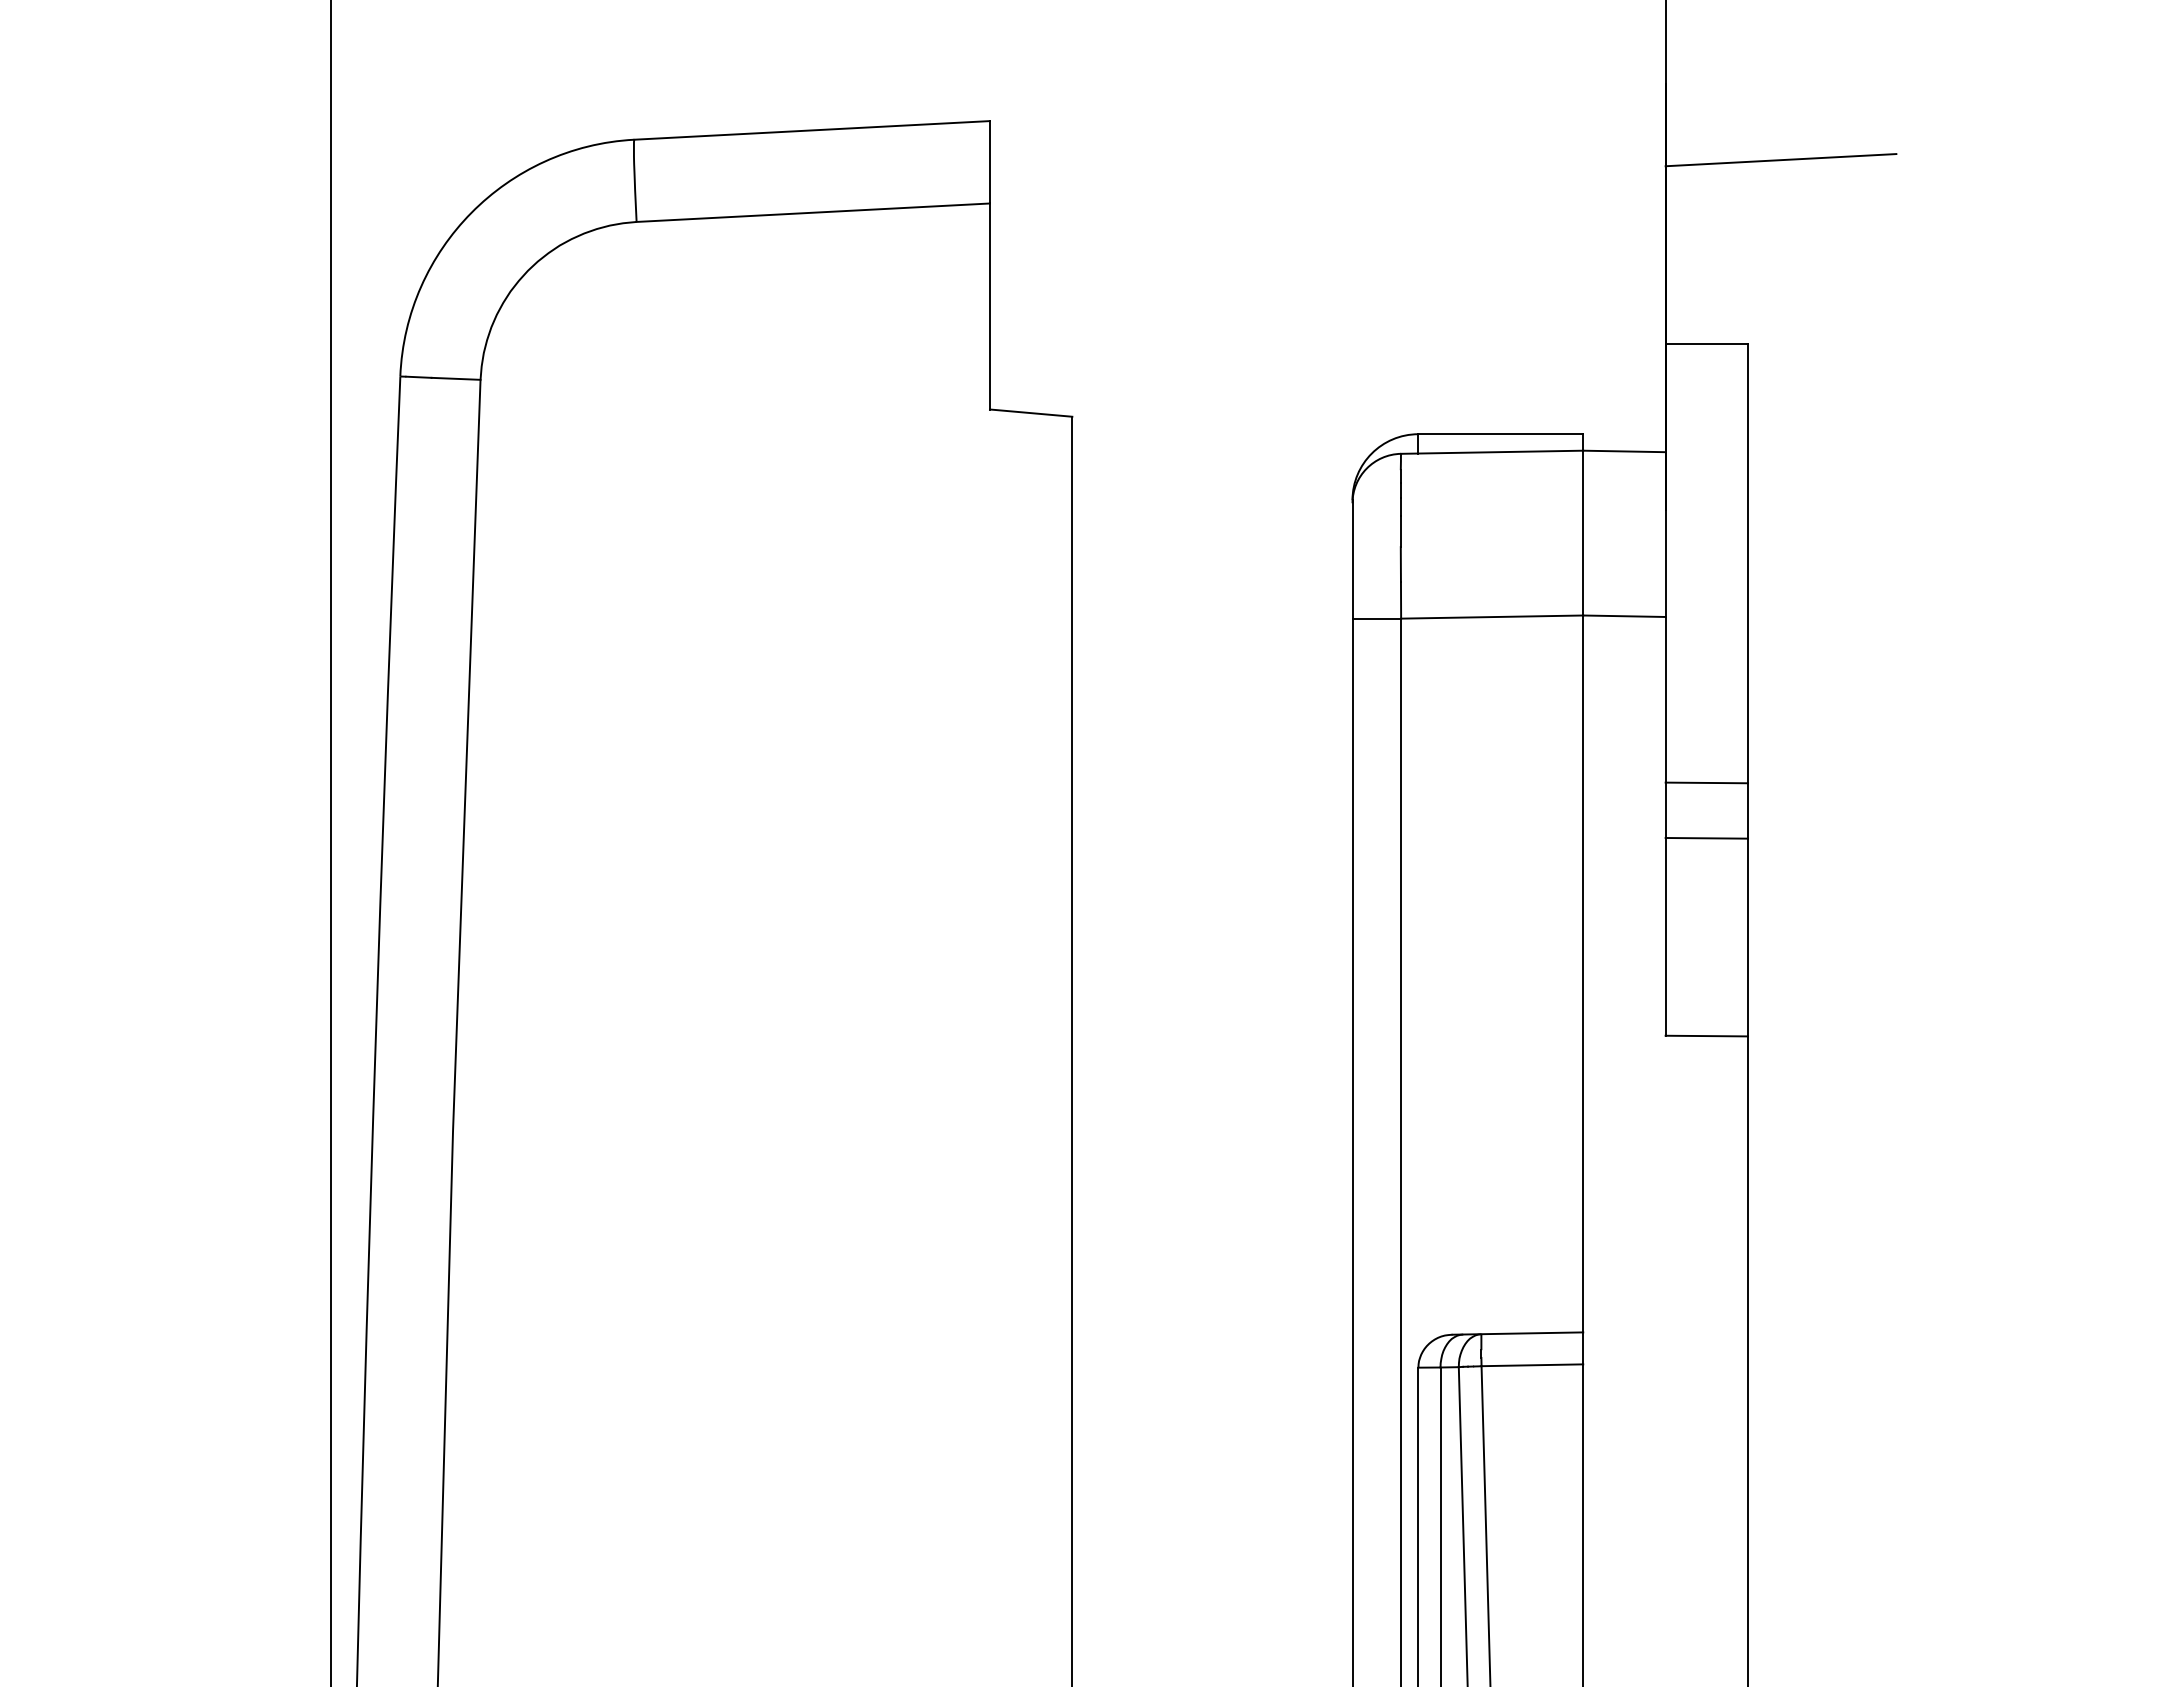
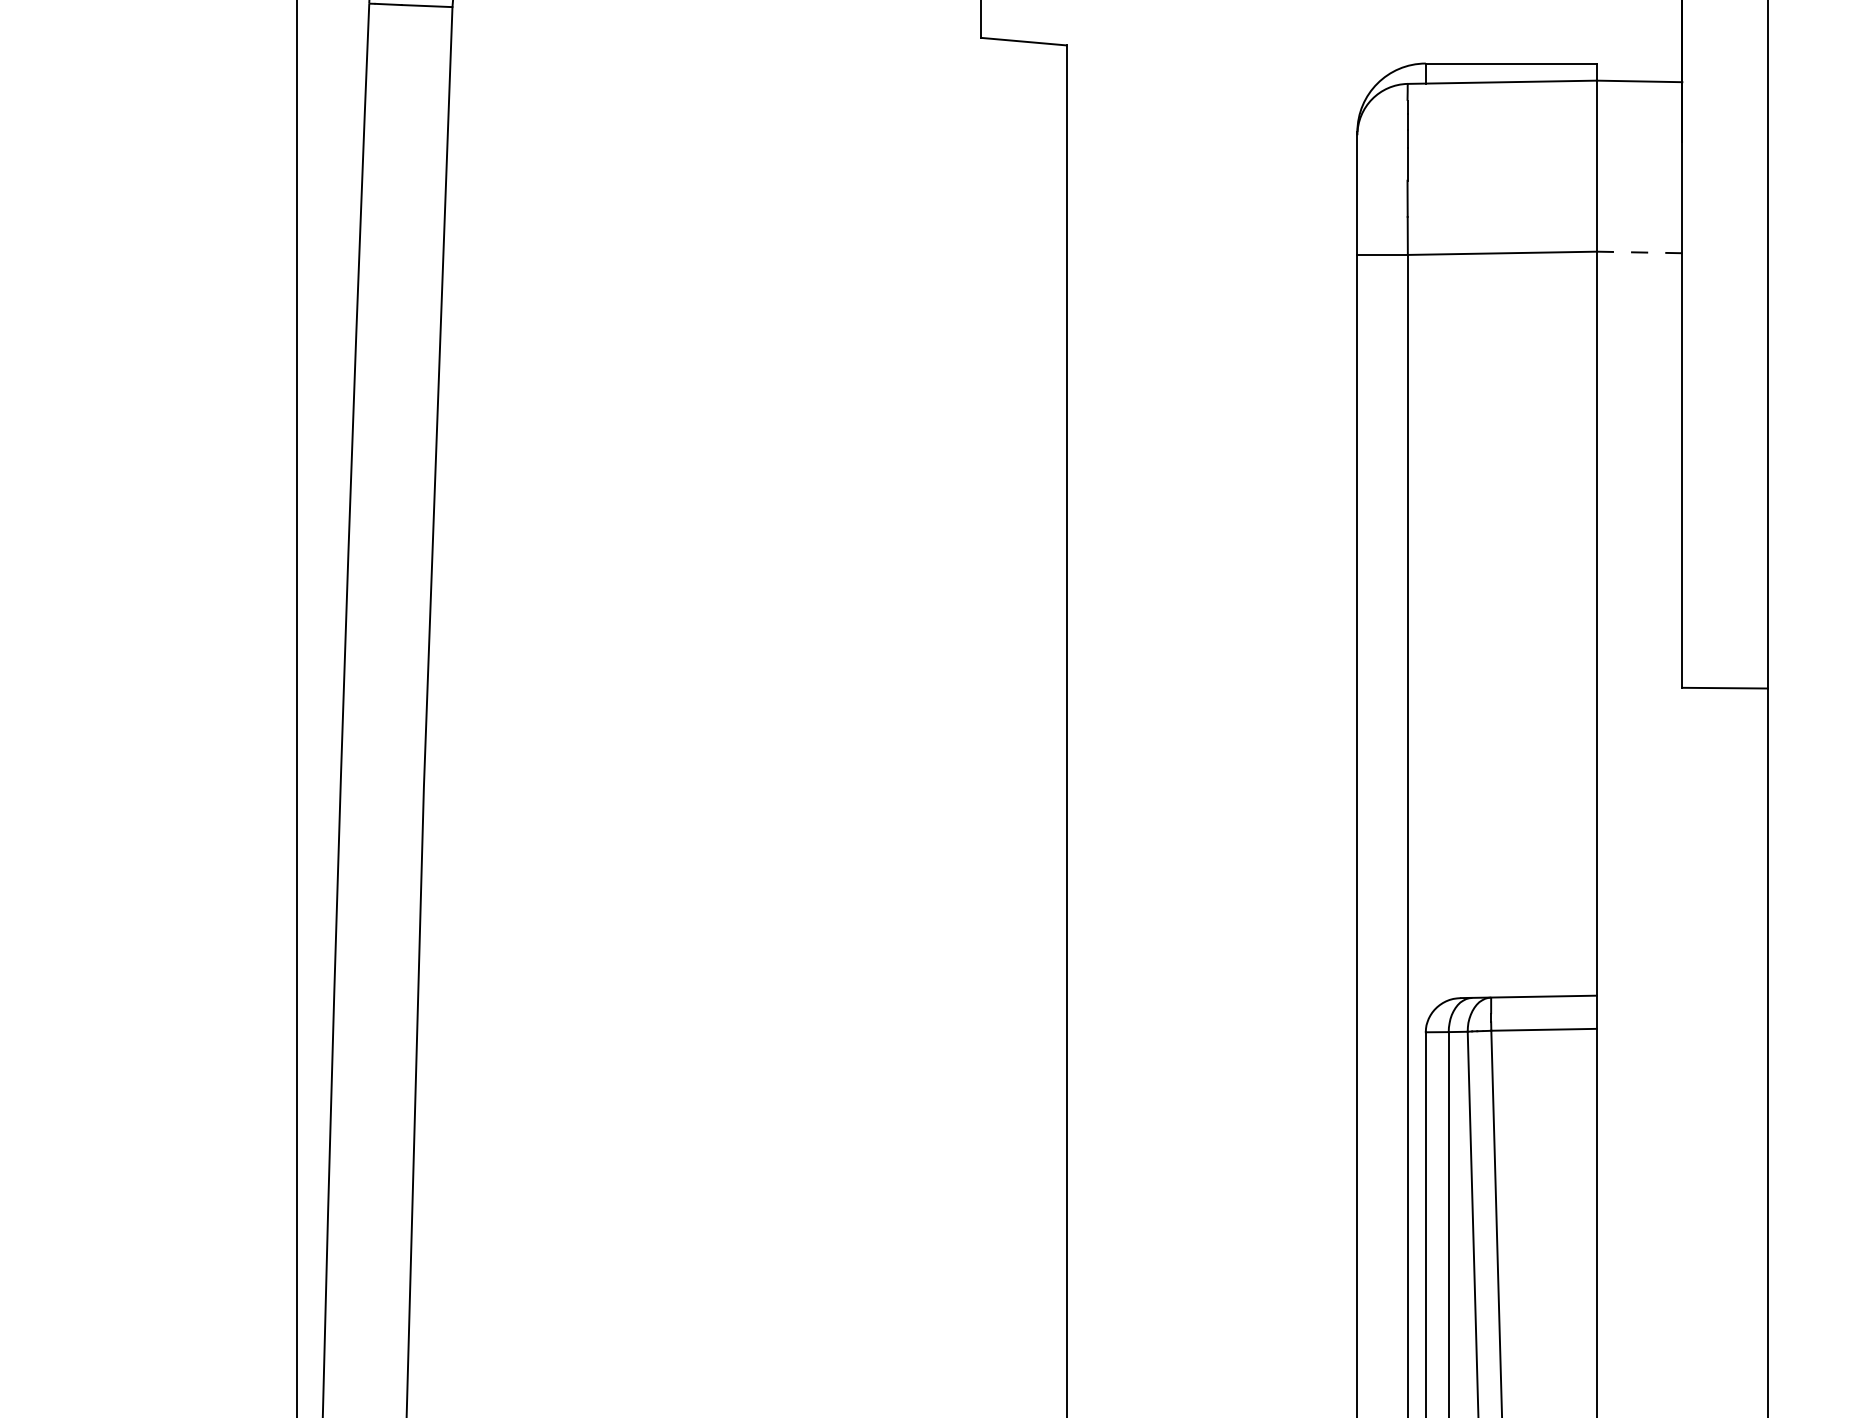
line: (1624, 616) -> (1639, 252), solid -> dashed
line: (1706, 782) -> (1724, 424), removed
line: (1706, 837) -> (1724, 482), removed

